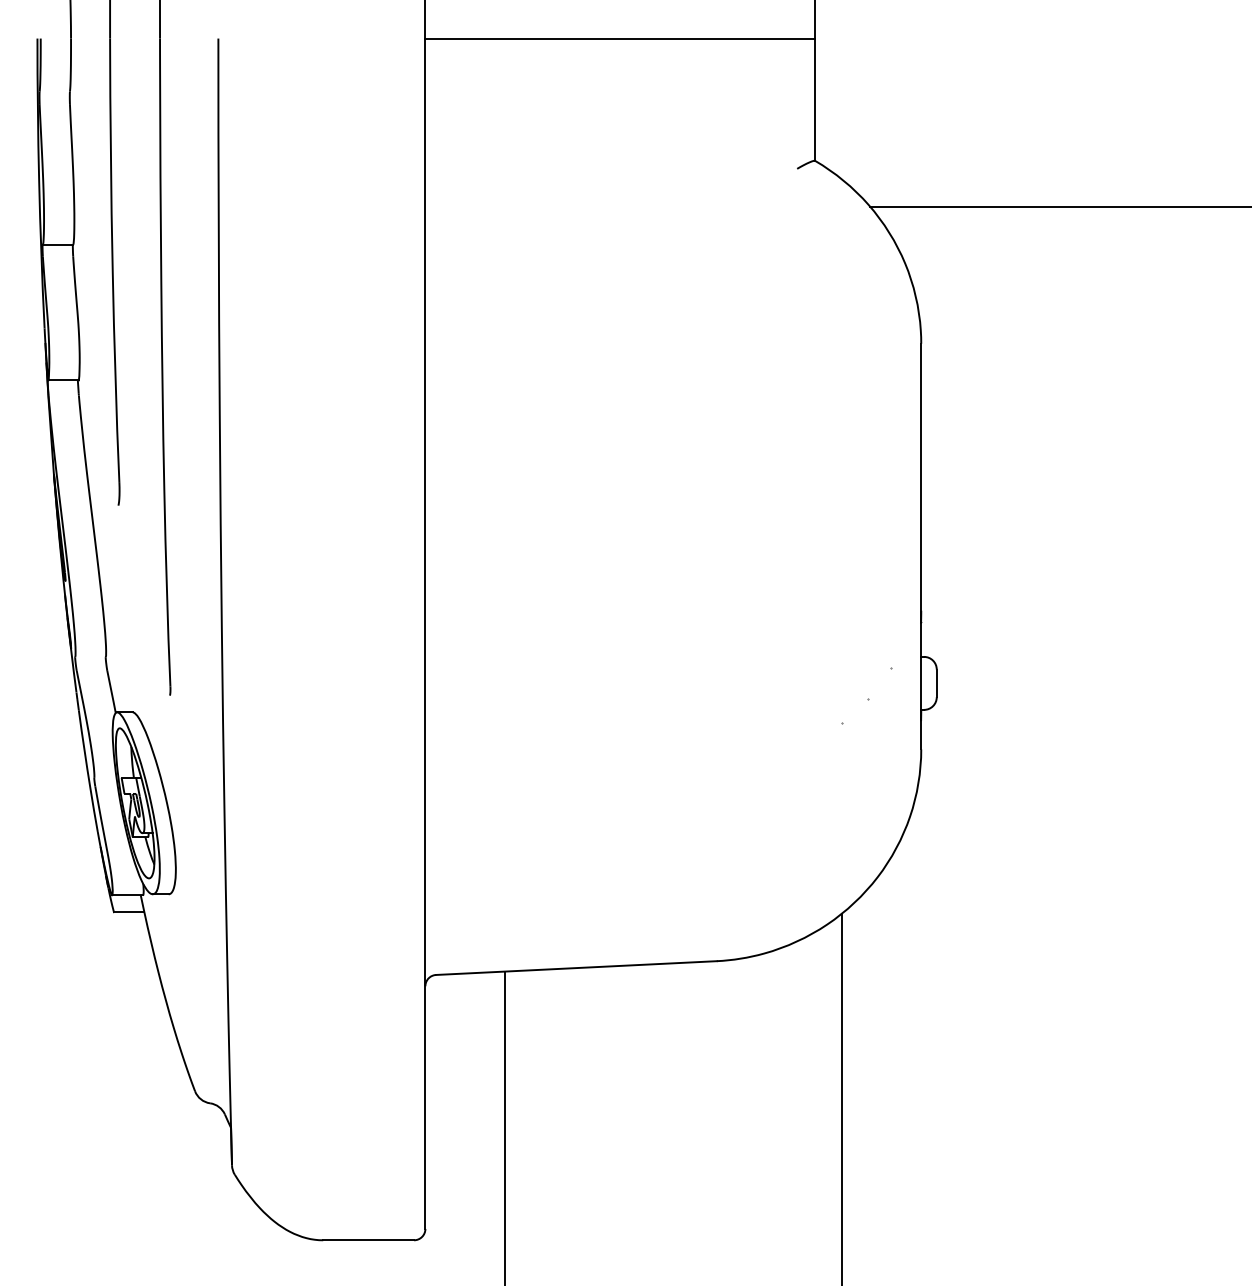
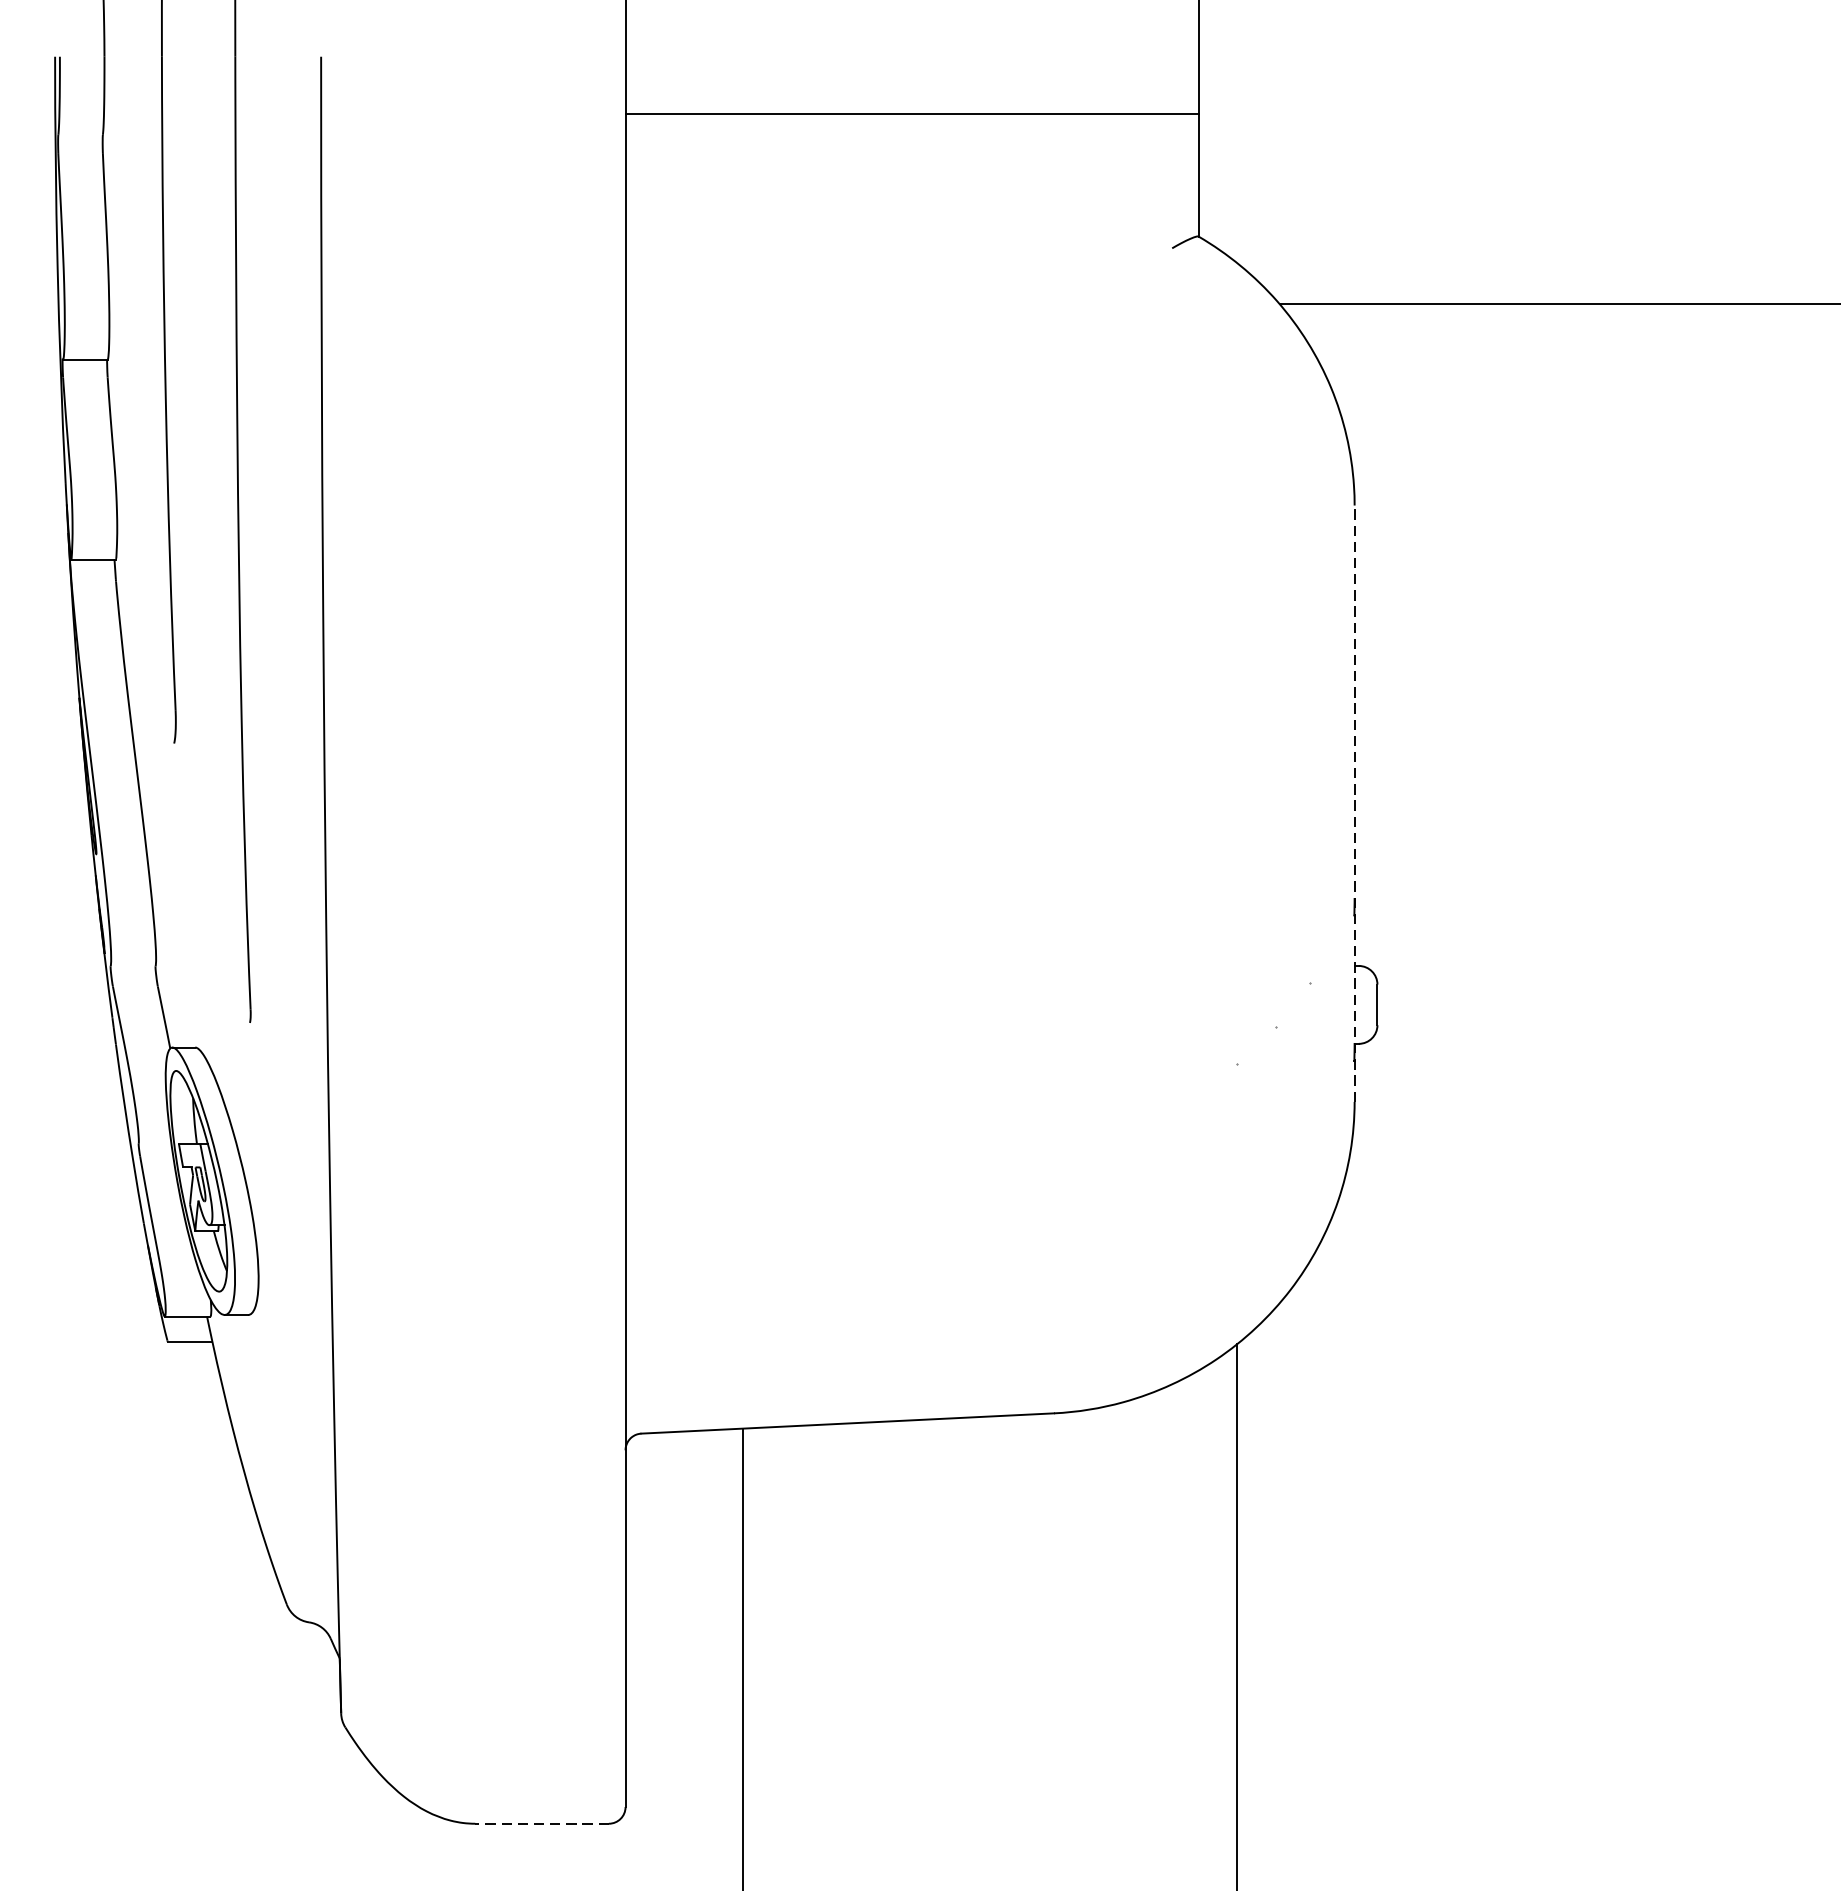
line: (620, 38) -> (912, 113), moved
line: (921, 546) -> (1355, 803), solid -> dashed
line: (368, 1240) -> (541, 1824), solid -> dashed

